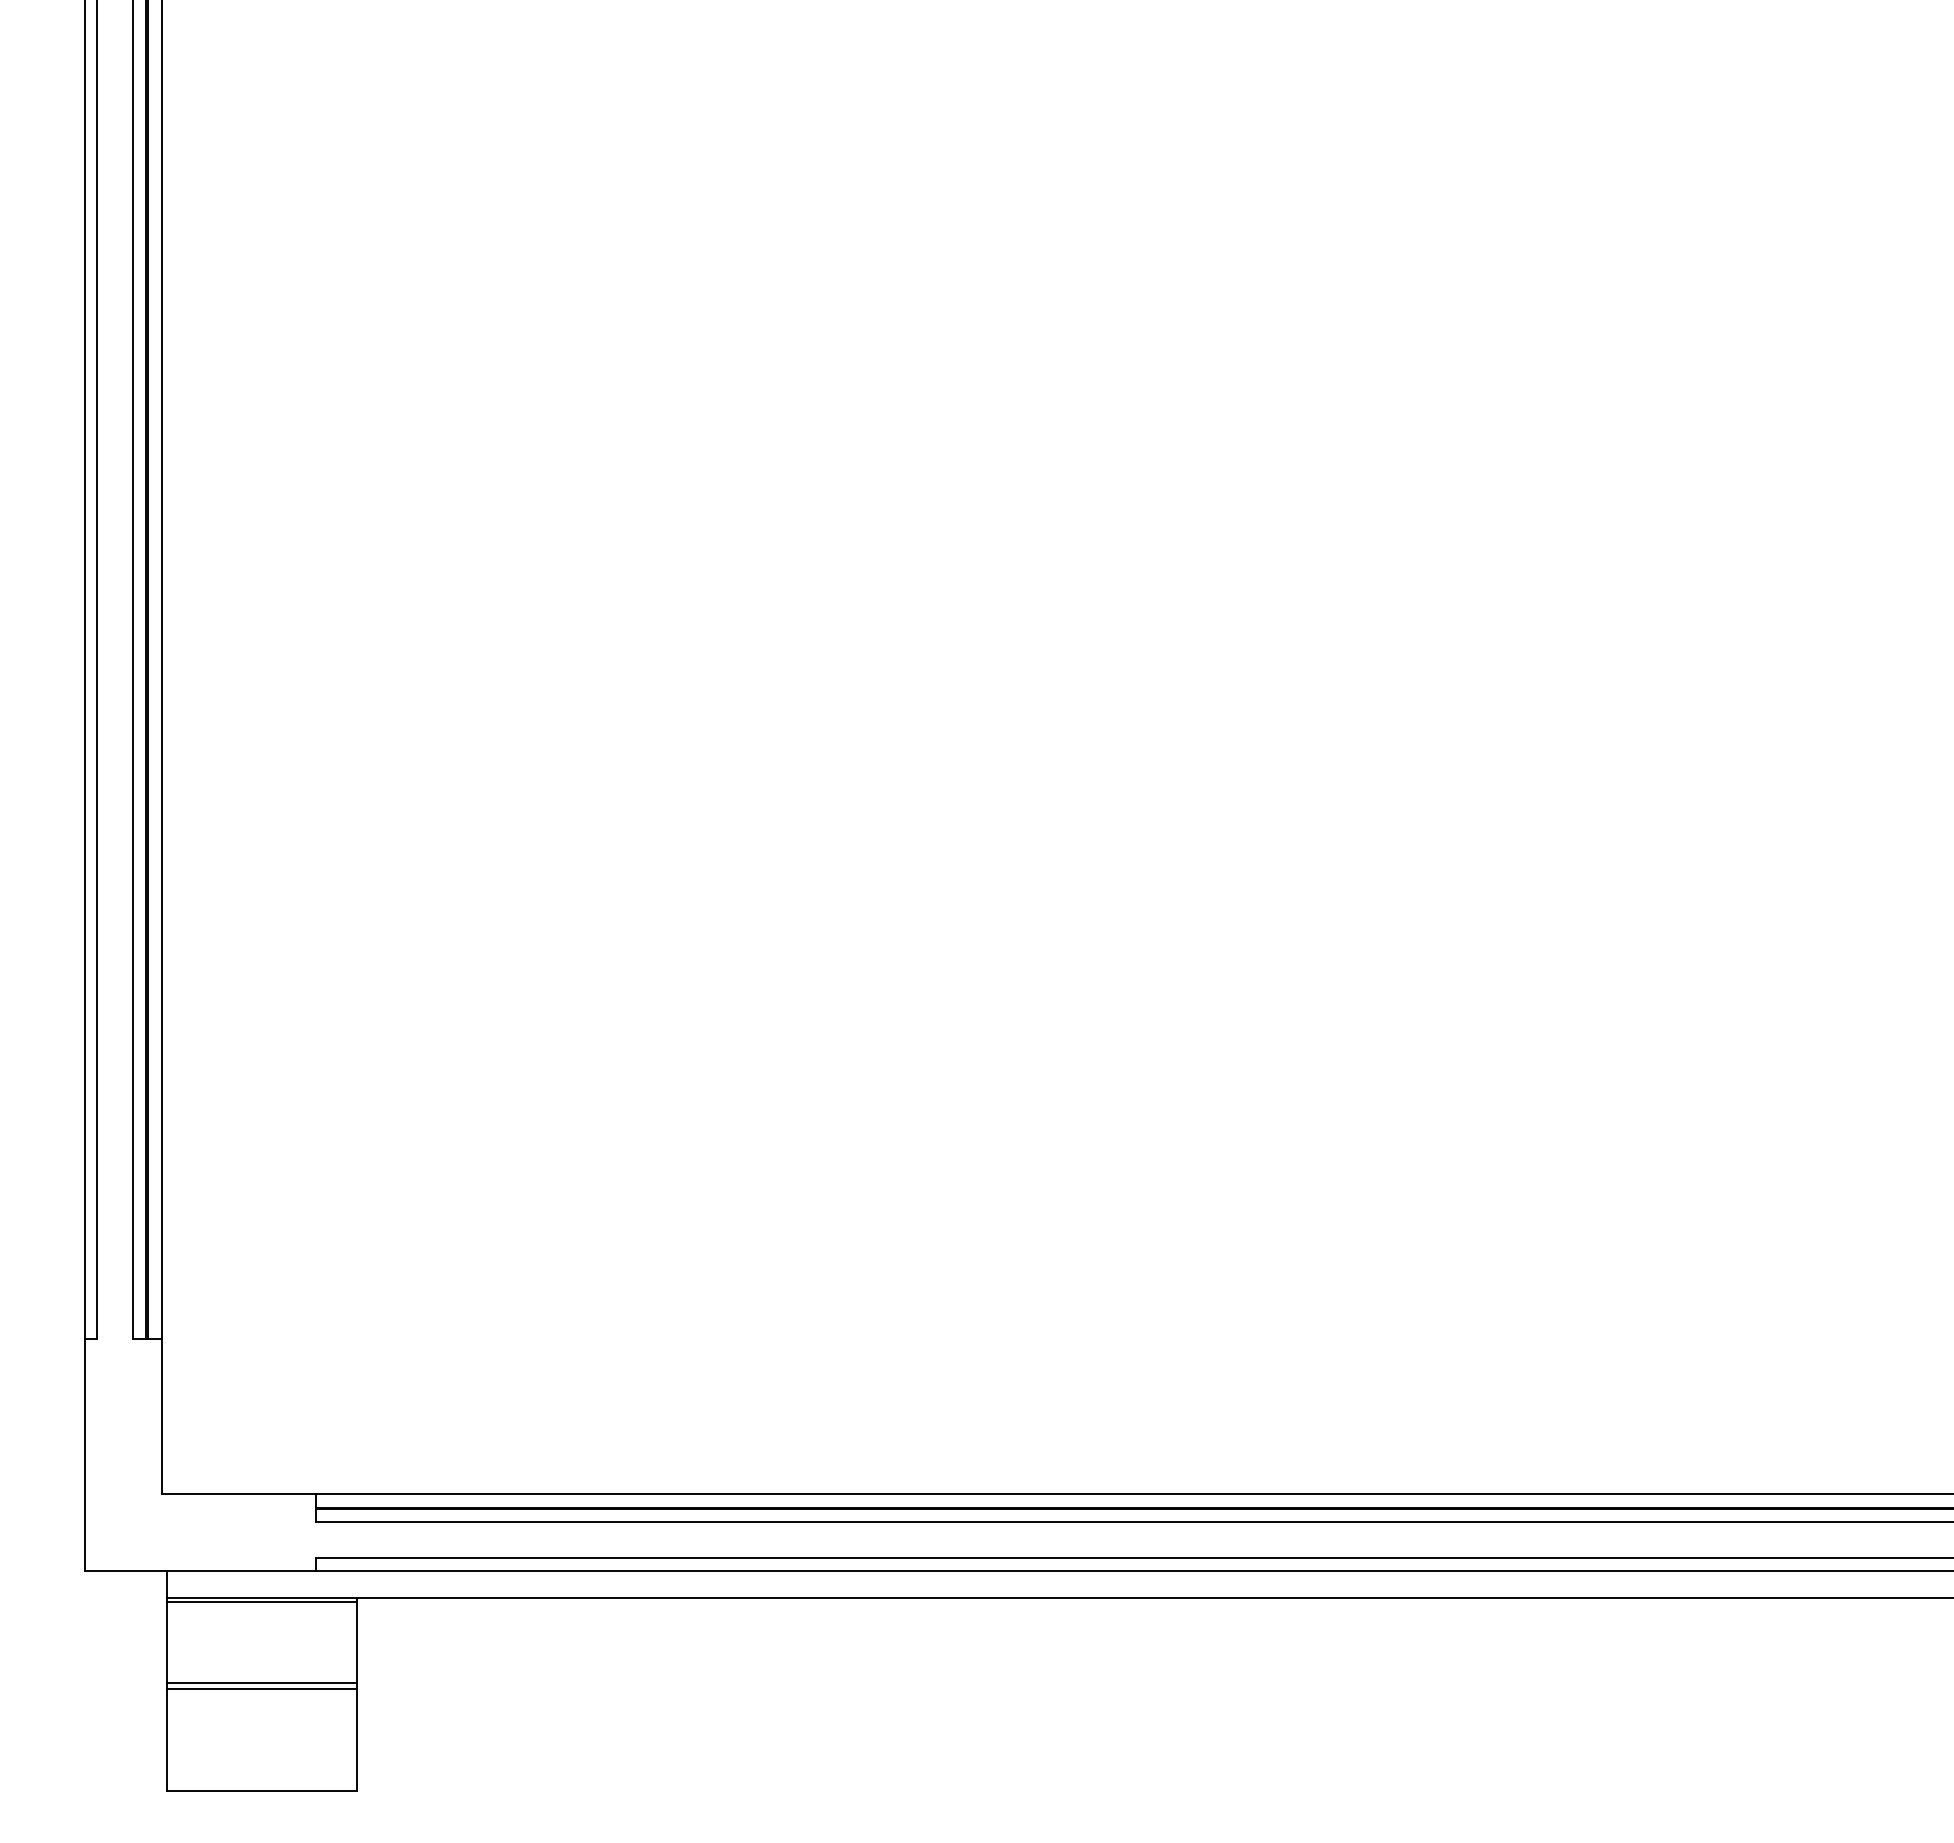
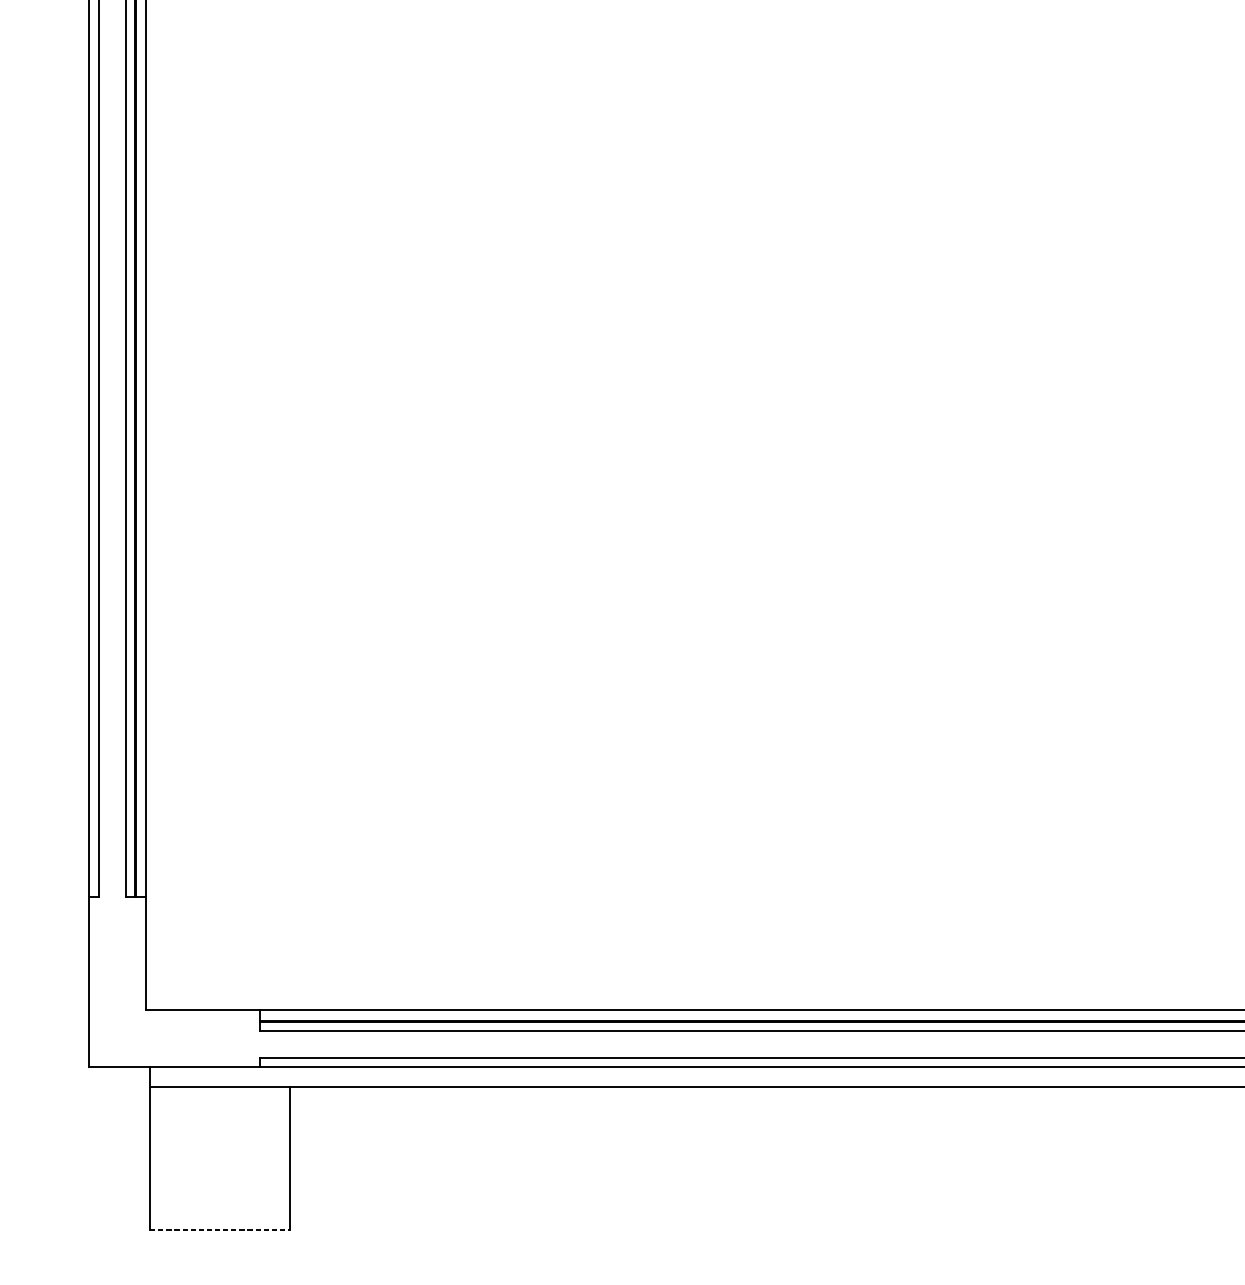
line: (261, 1602) -> (219, 1090), removed
line: (261, 1682) -> (219, 1149), removed
line: (261, 1689) -> (219, 1154), removed
line: (262, 1791) -> (220, 1229), solid -> dashed

